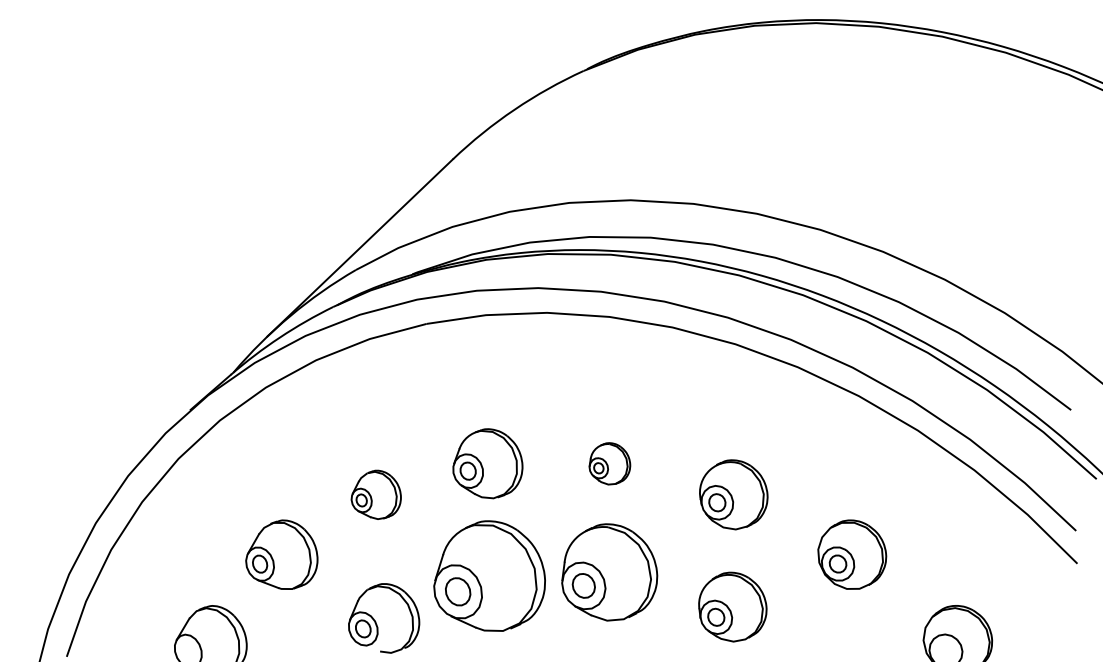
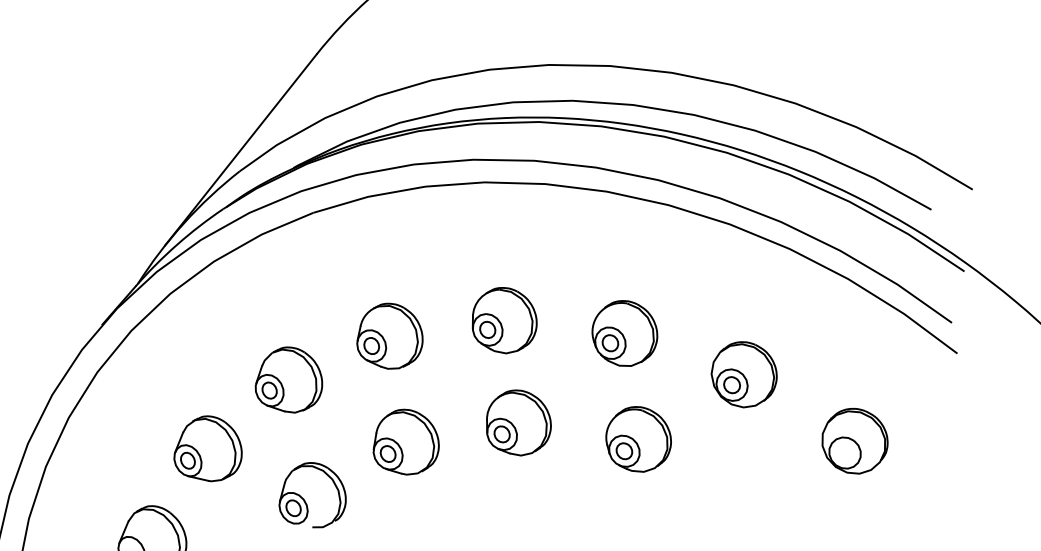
part: (609, 463) -> (503, 320), size x1.67
part: (376, 494) -> (288, 379), size x1.43
part: (609, 572) -> (518, 422), size x0.71
part: (488, 576) -> (404, 442), size x0.62

